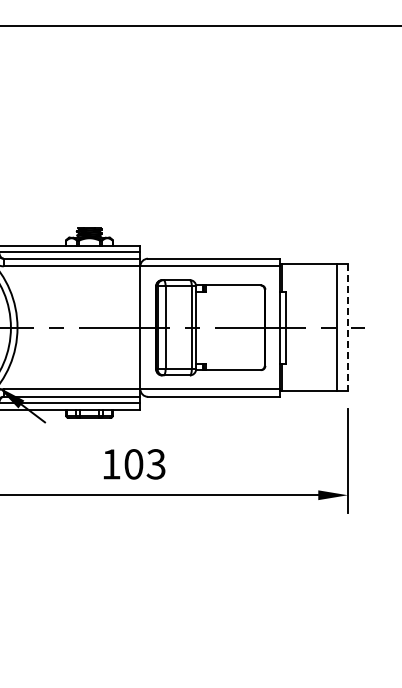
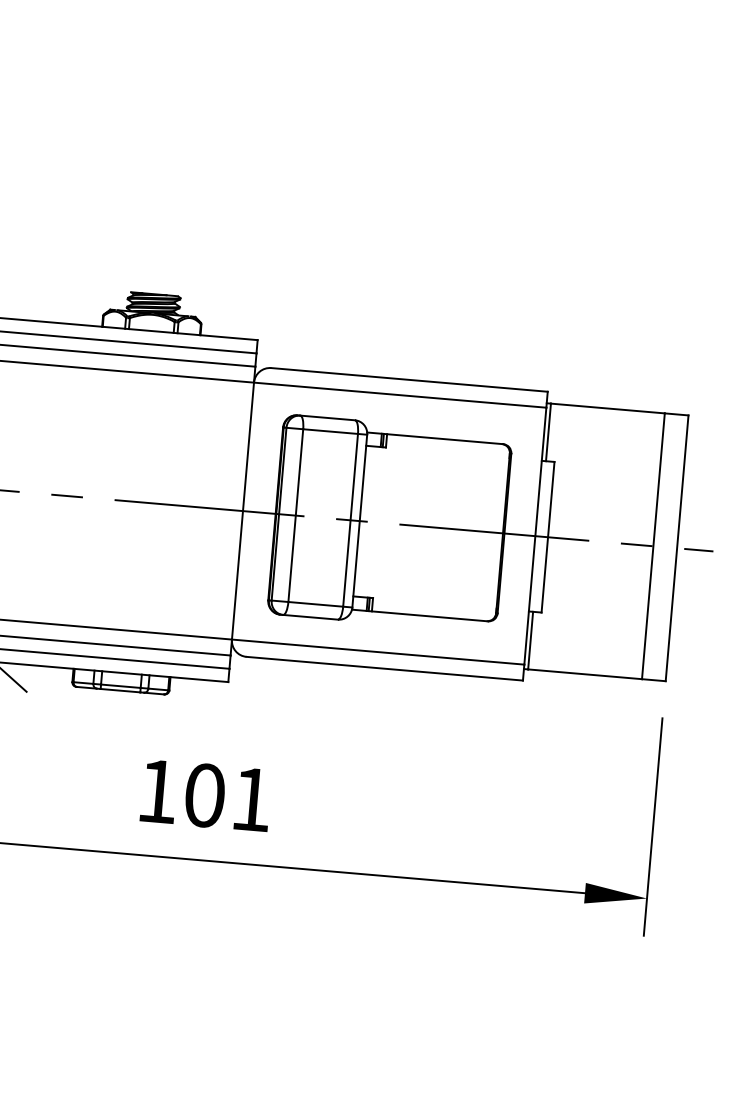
line: (347, 327) -> (676, 547), dashed -> solid
text: (155, 464) -> (250, 799), 103 -> 101

